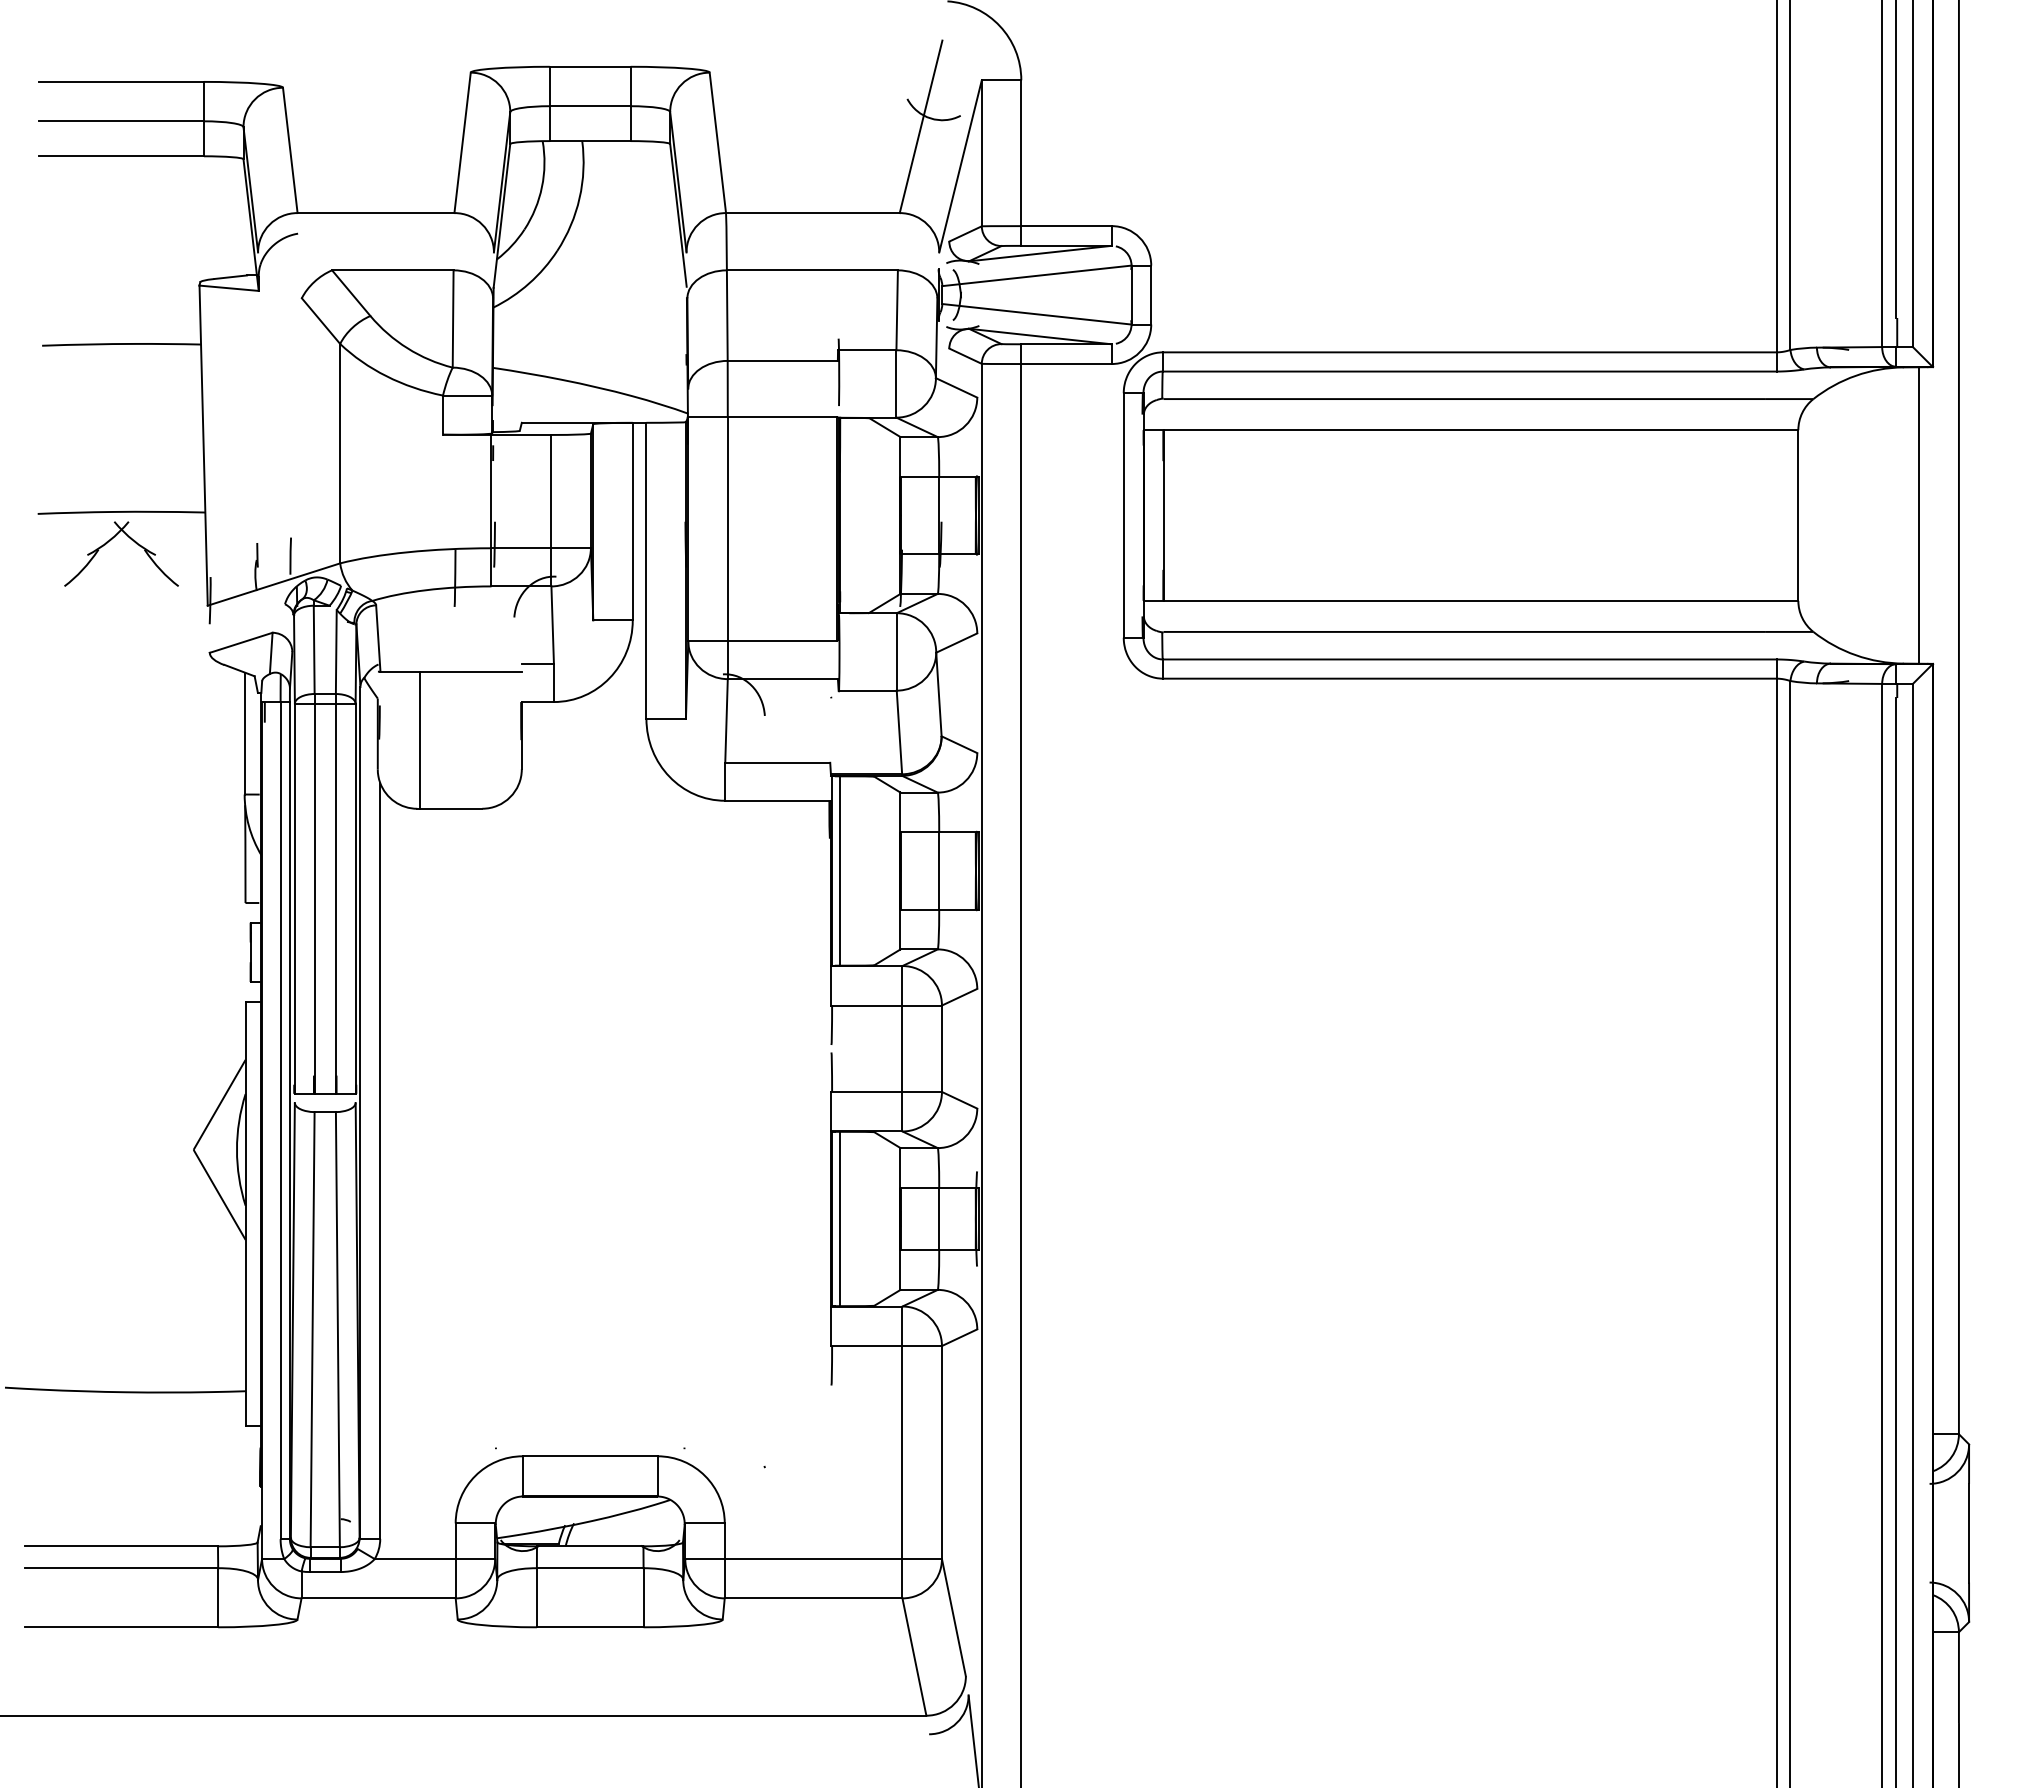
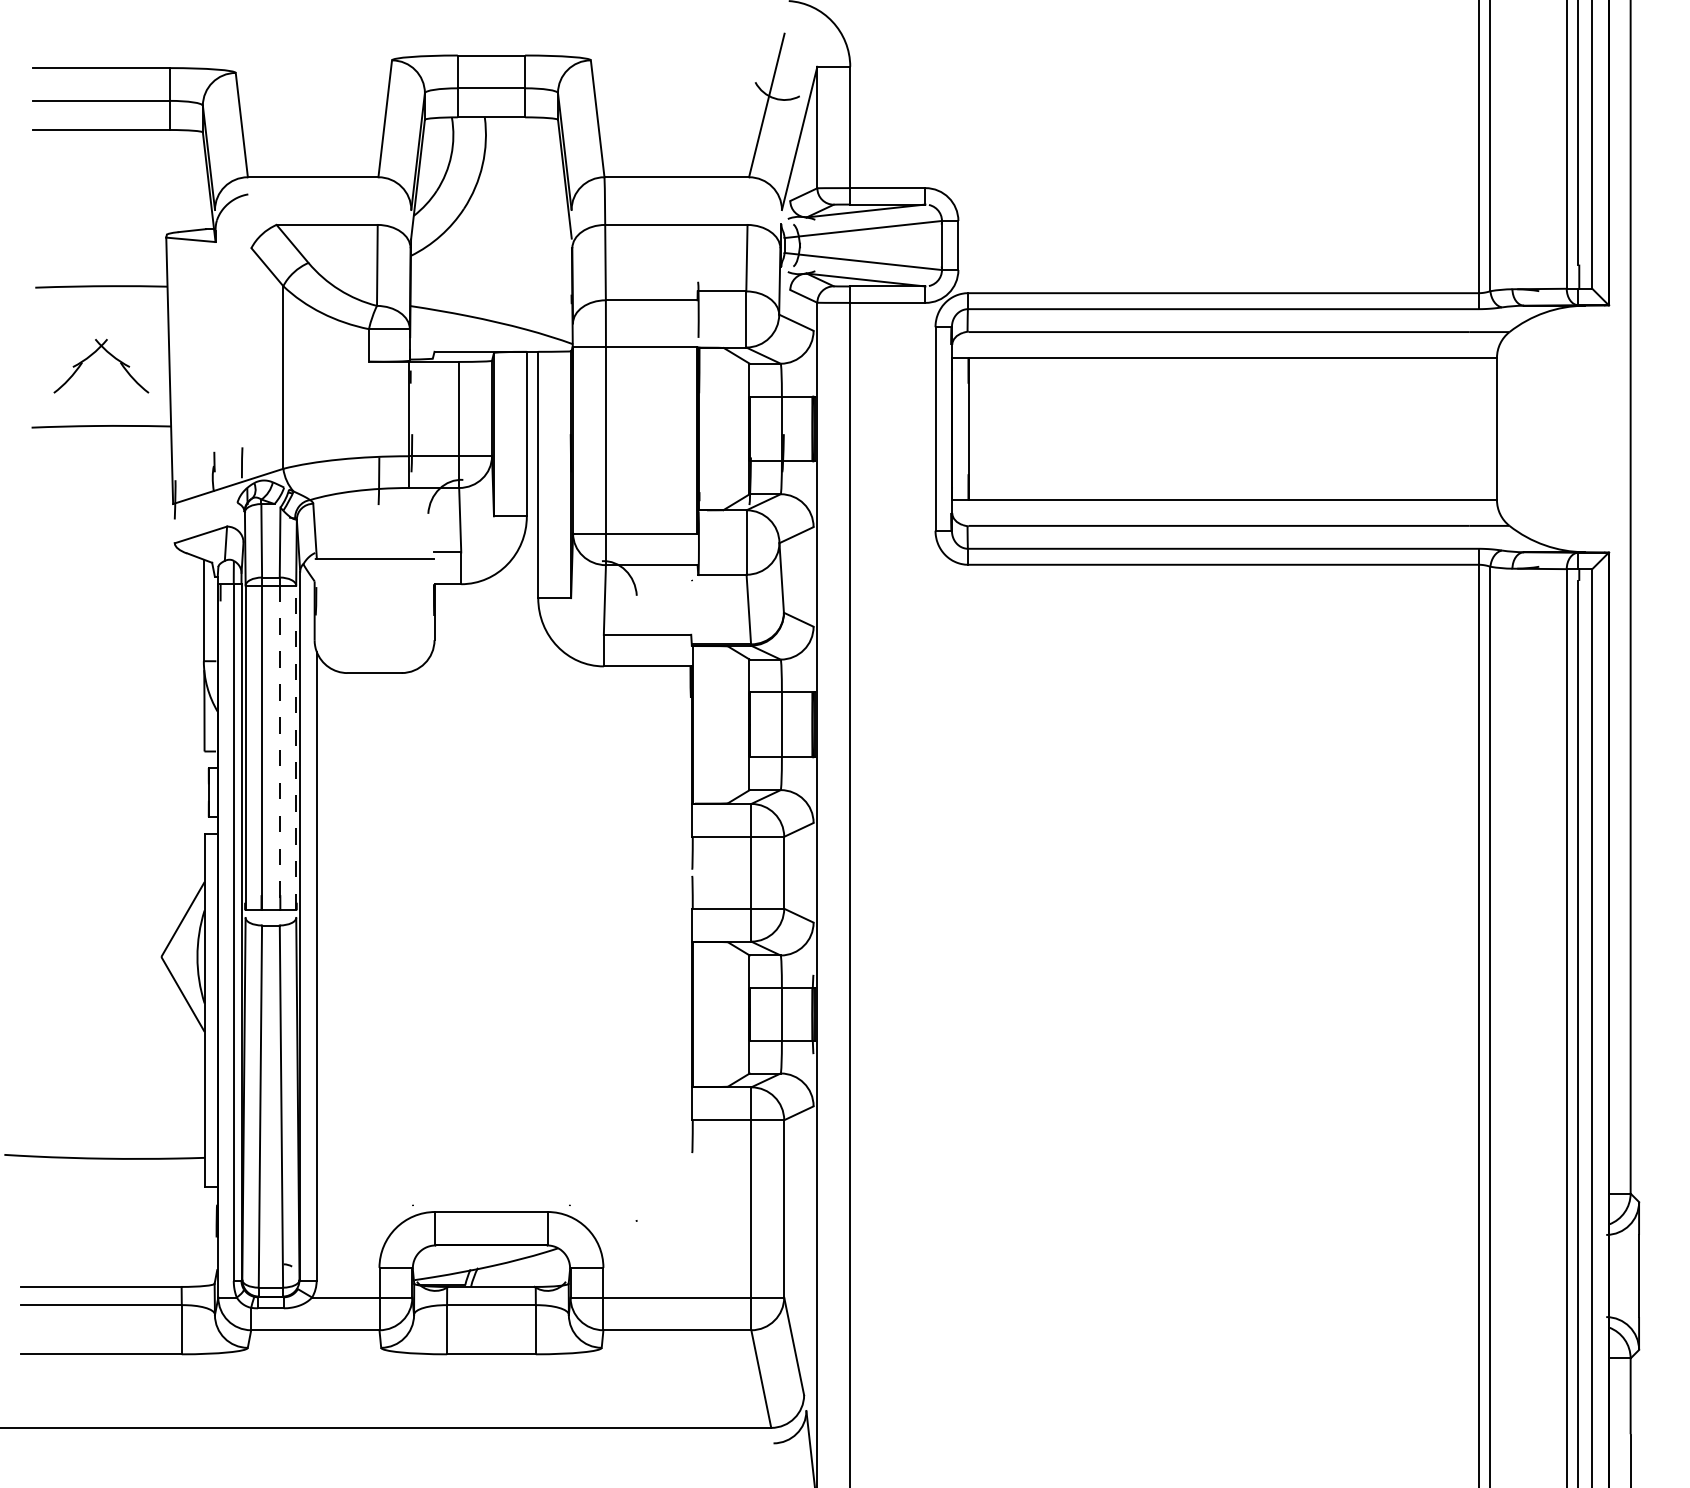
line: (1919, 515) -> (1597, 428), removed
part: (110, 541) -> (92, 355), moved
line: (420, 739) -> (350, 615), removed
line: (839, 870) -> (698, 724), removed
line: (355, 898) -> (296, 747), solid -> dashed
line: (335, 899) -> (279, 748), solid -> dashed
line: (839, 1218) -> (698, 1014), removed

